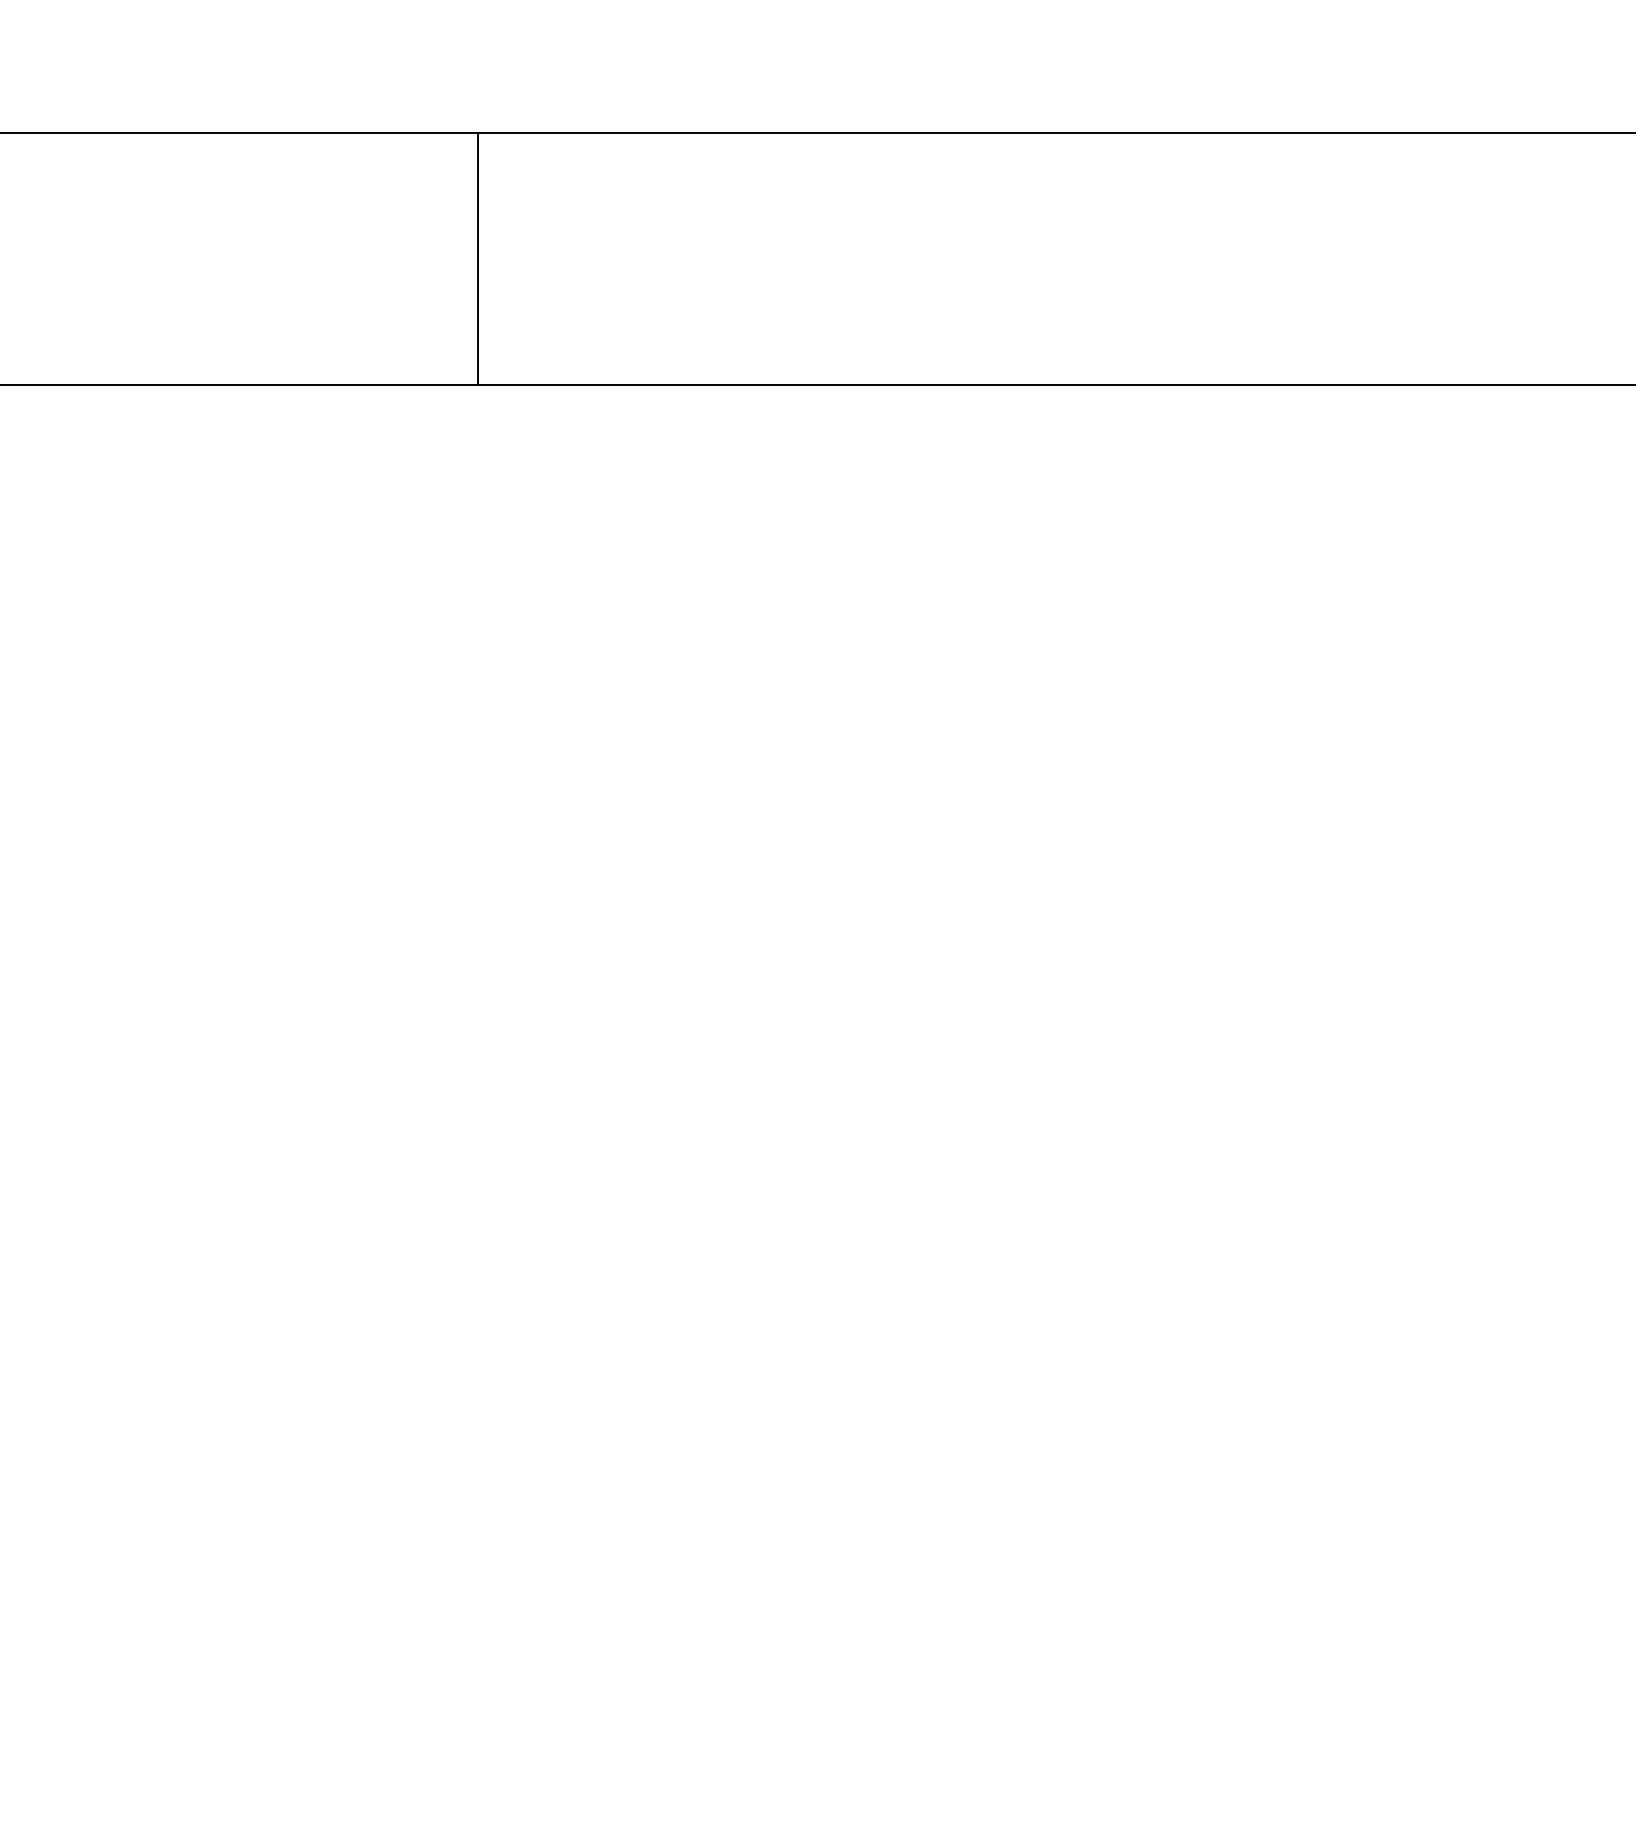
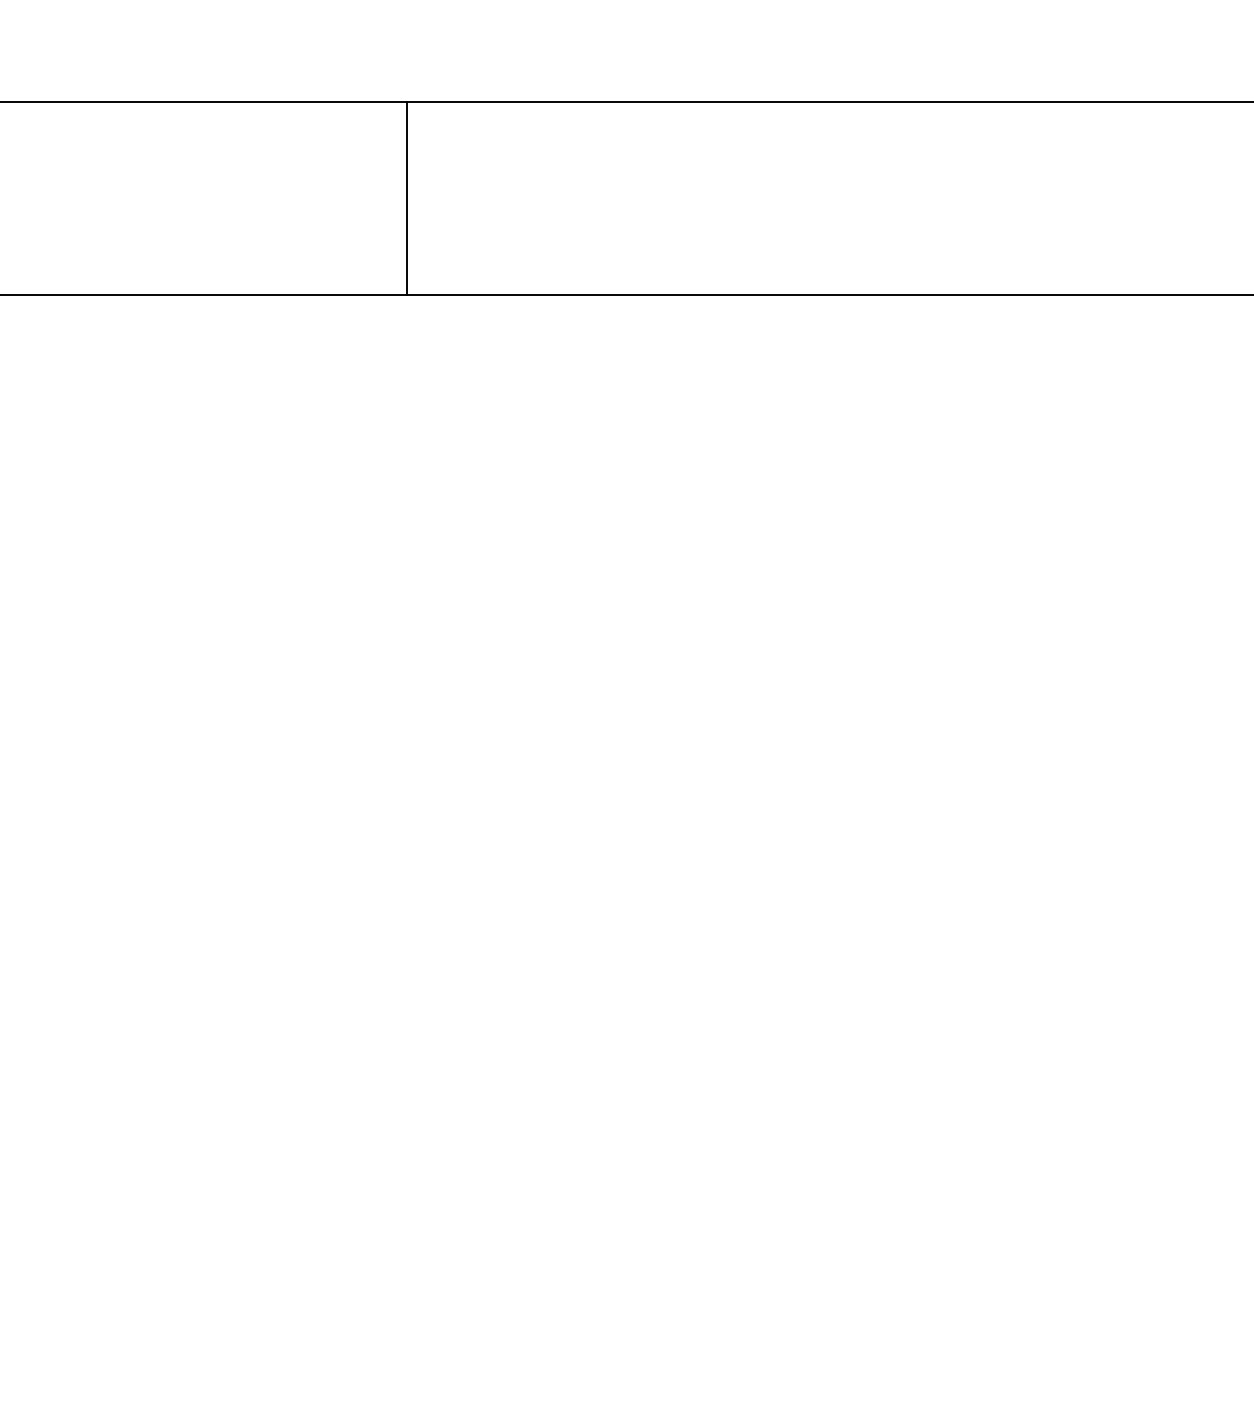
line: (477, 258) -> (406, 197), moved

